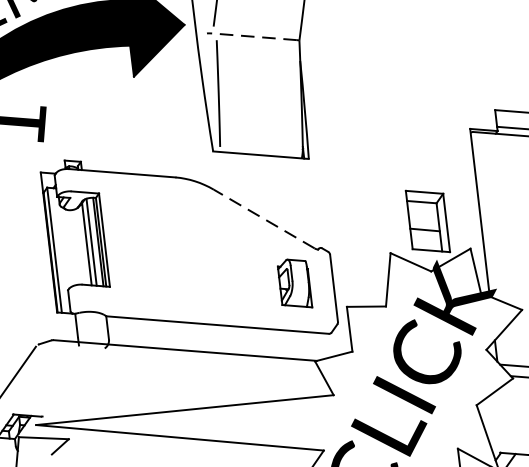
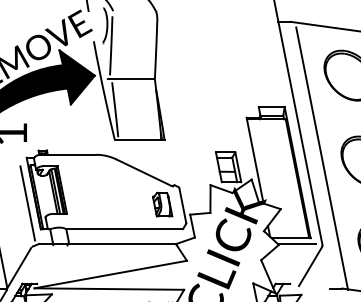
line: (254, 35) -> (131, 78), dashed -> solid
line: (263, 218) -> (143, 172), dashed -> solid
line: (35, 260) -> (27, 203), added

